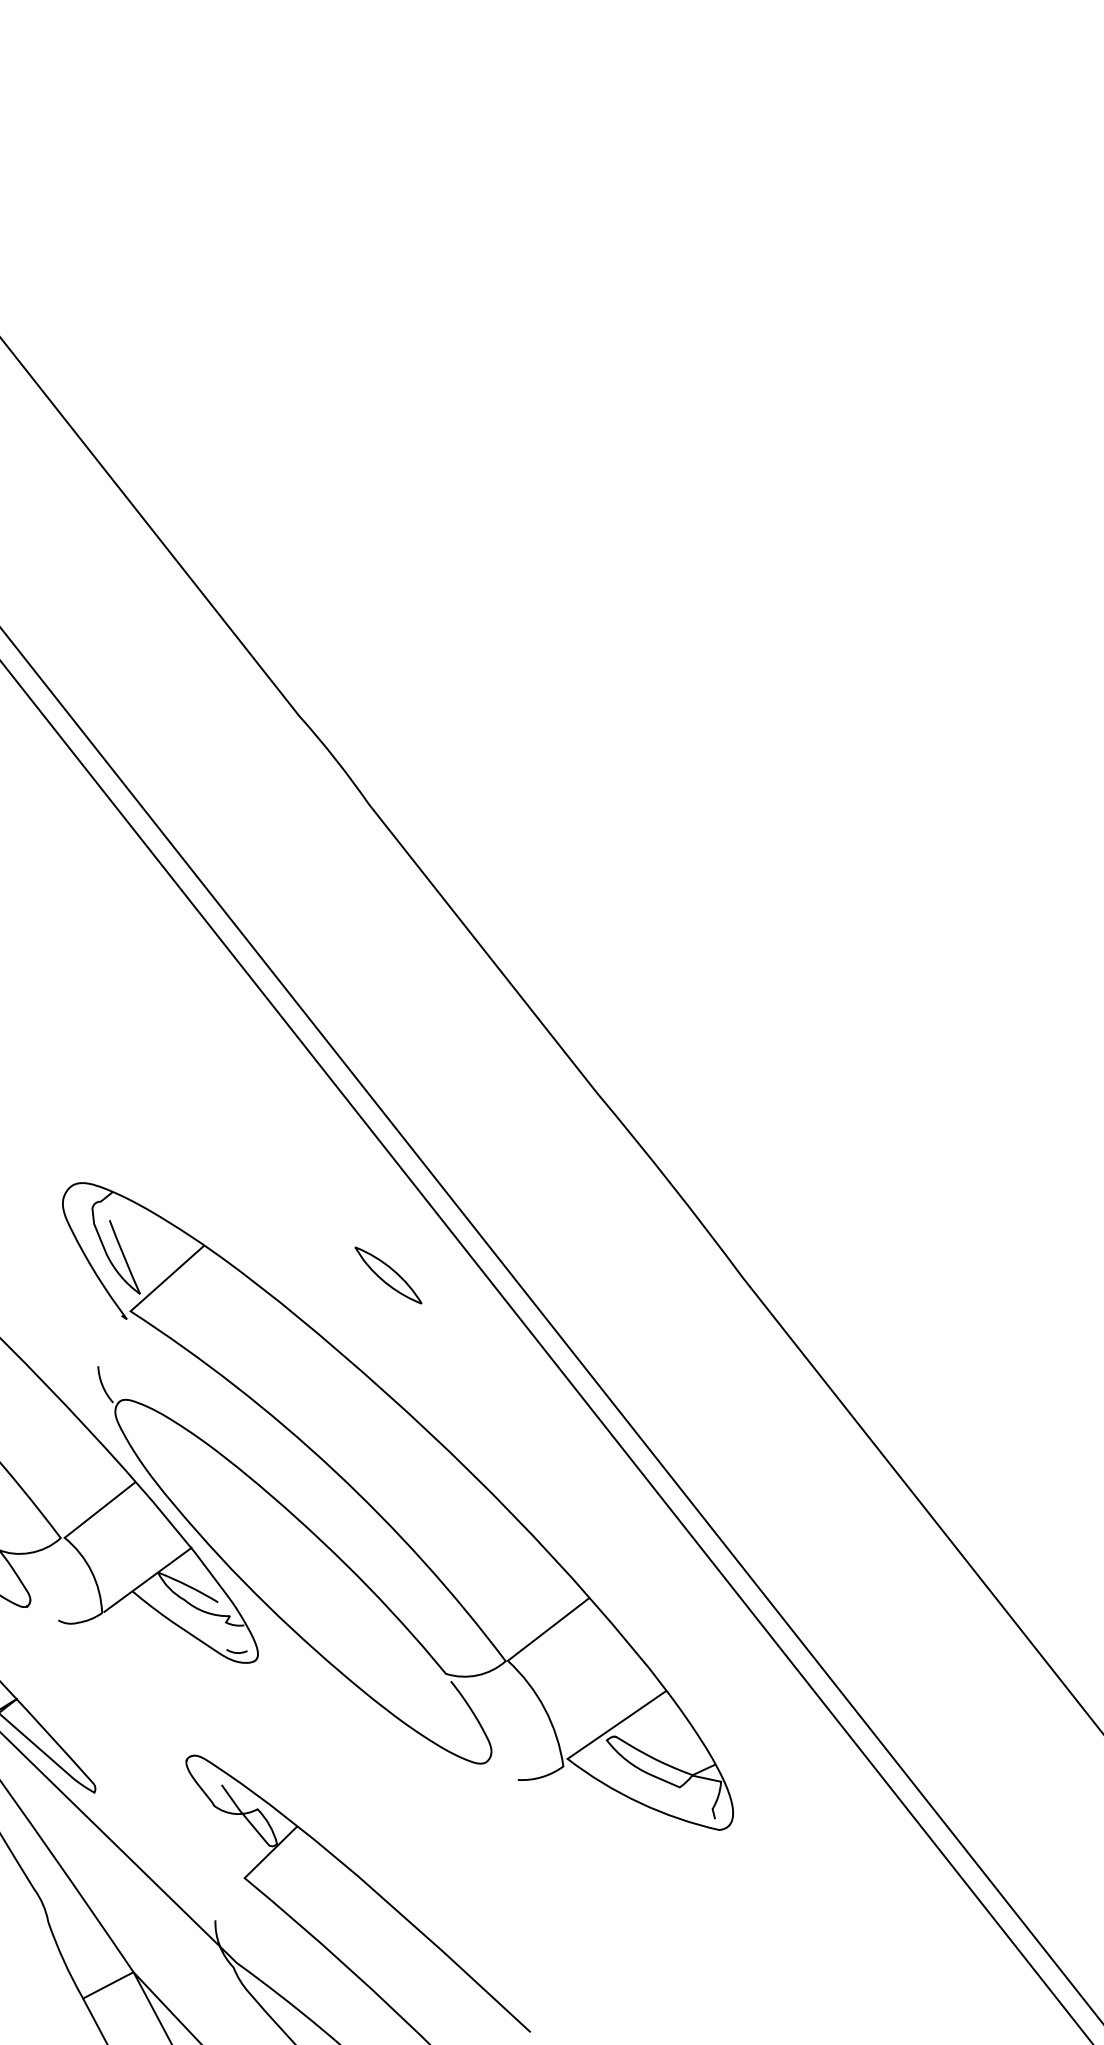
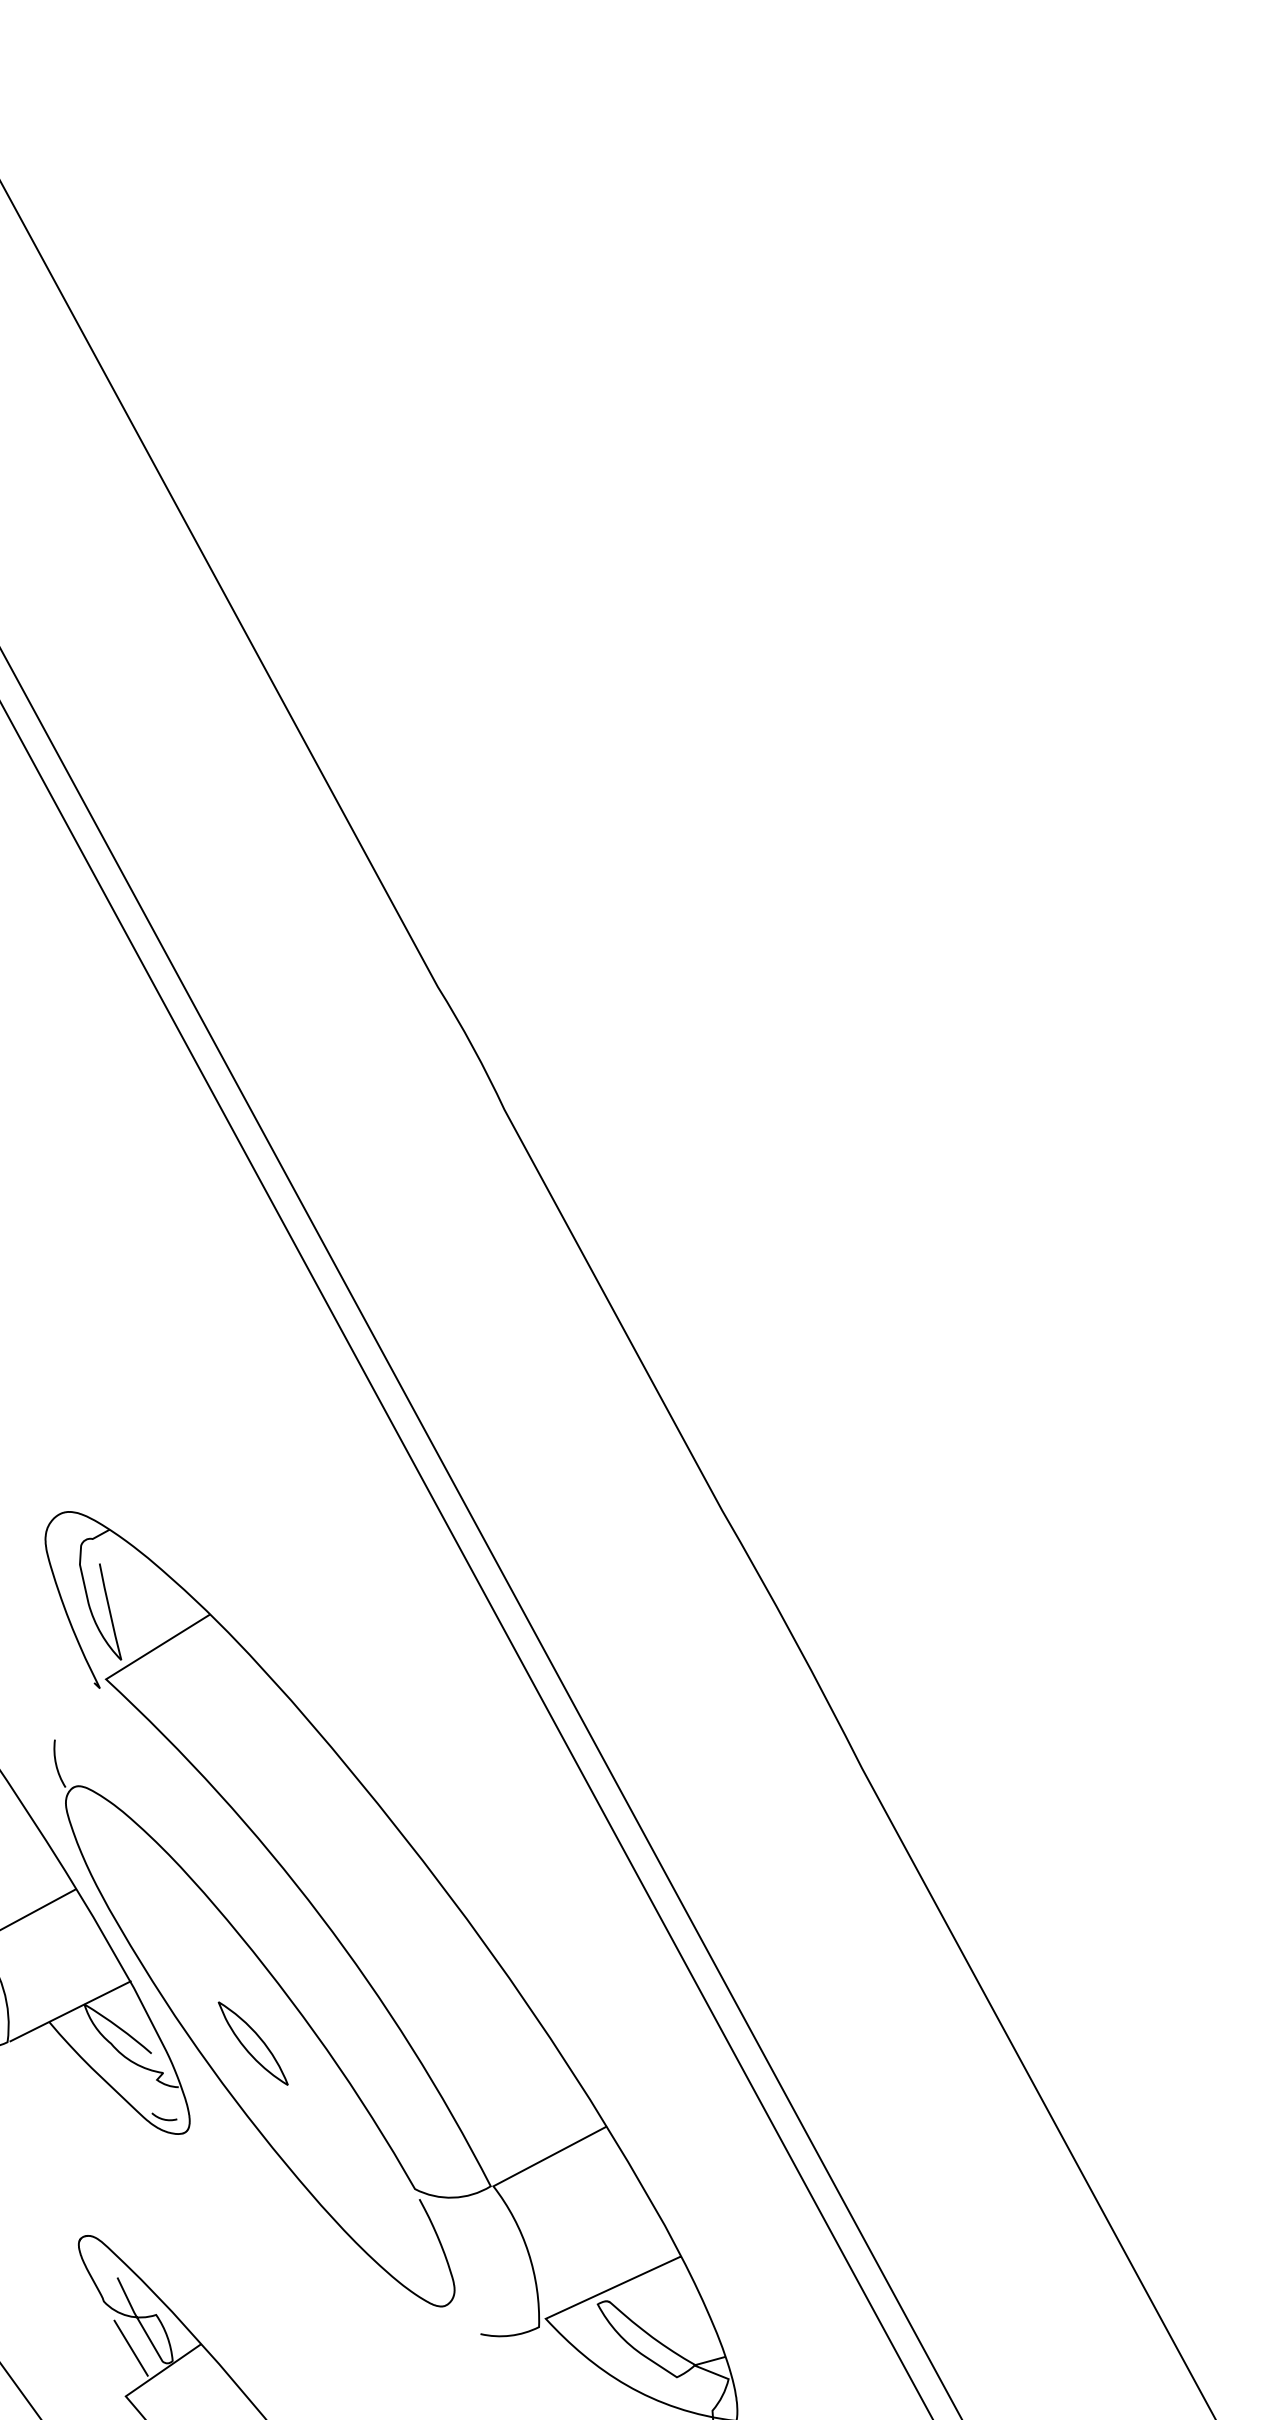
part: (388, 1275) -> (253, 2043), moved
line: (242, 1838) -> (131, 2347), added

